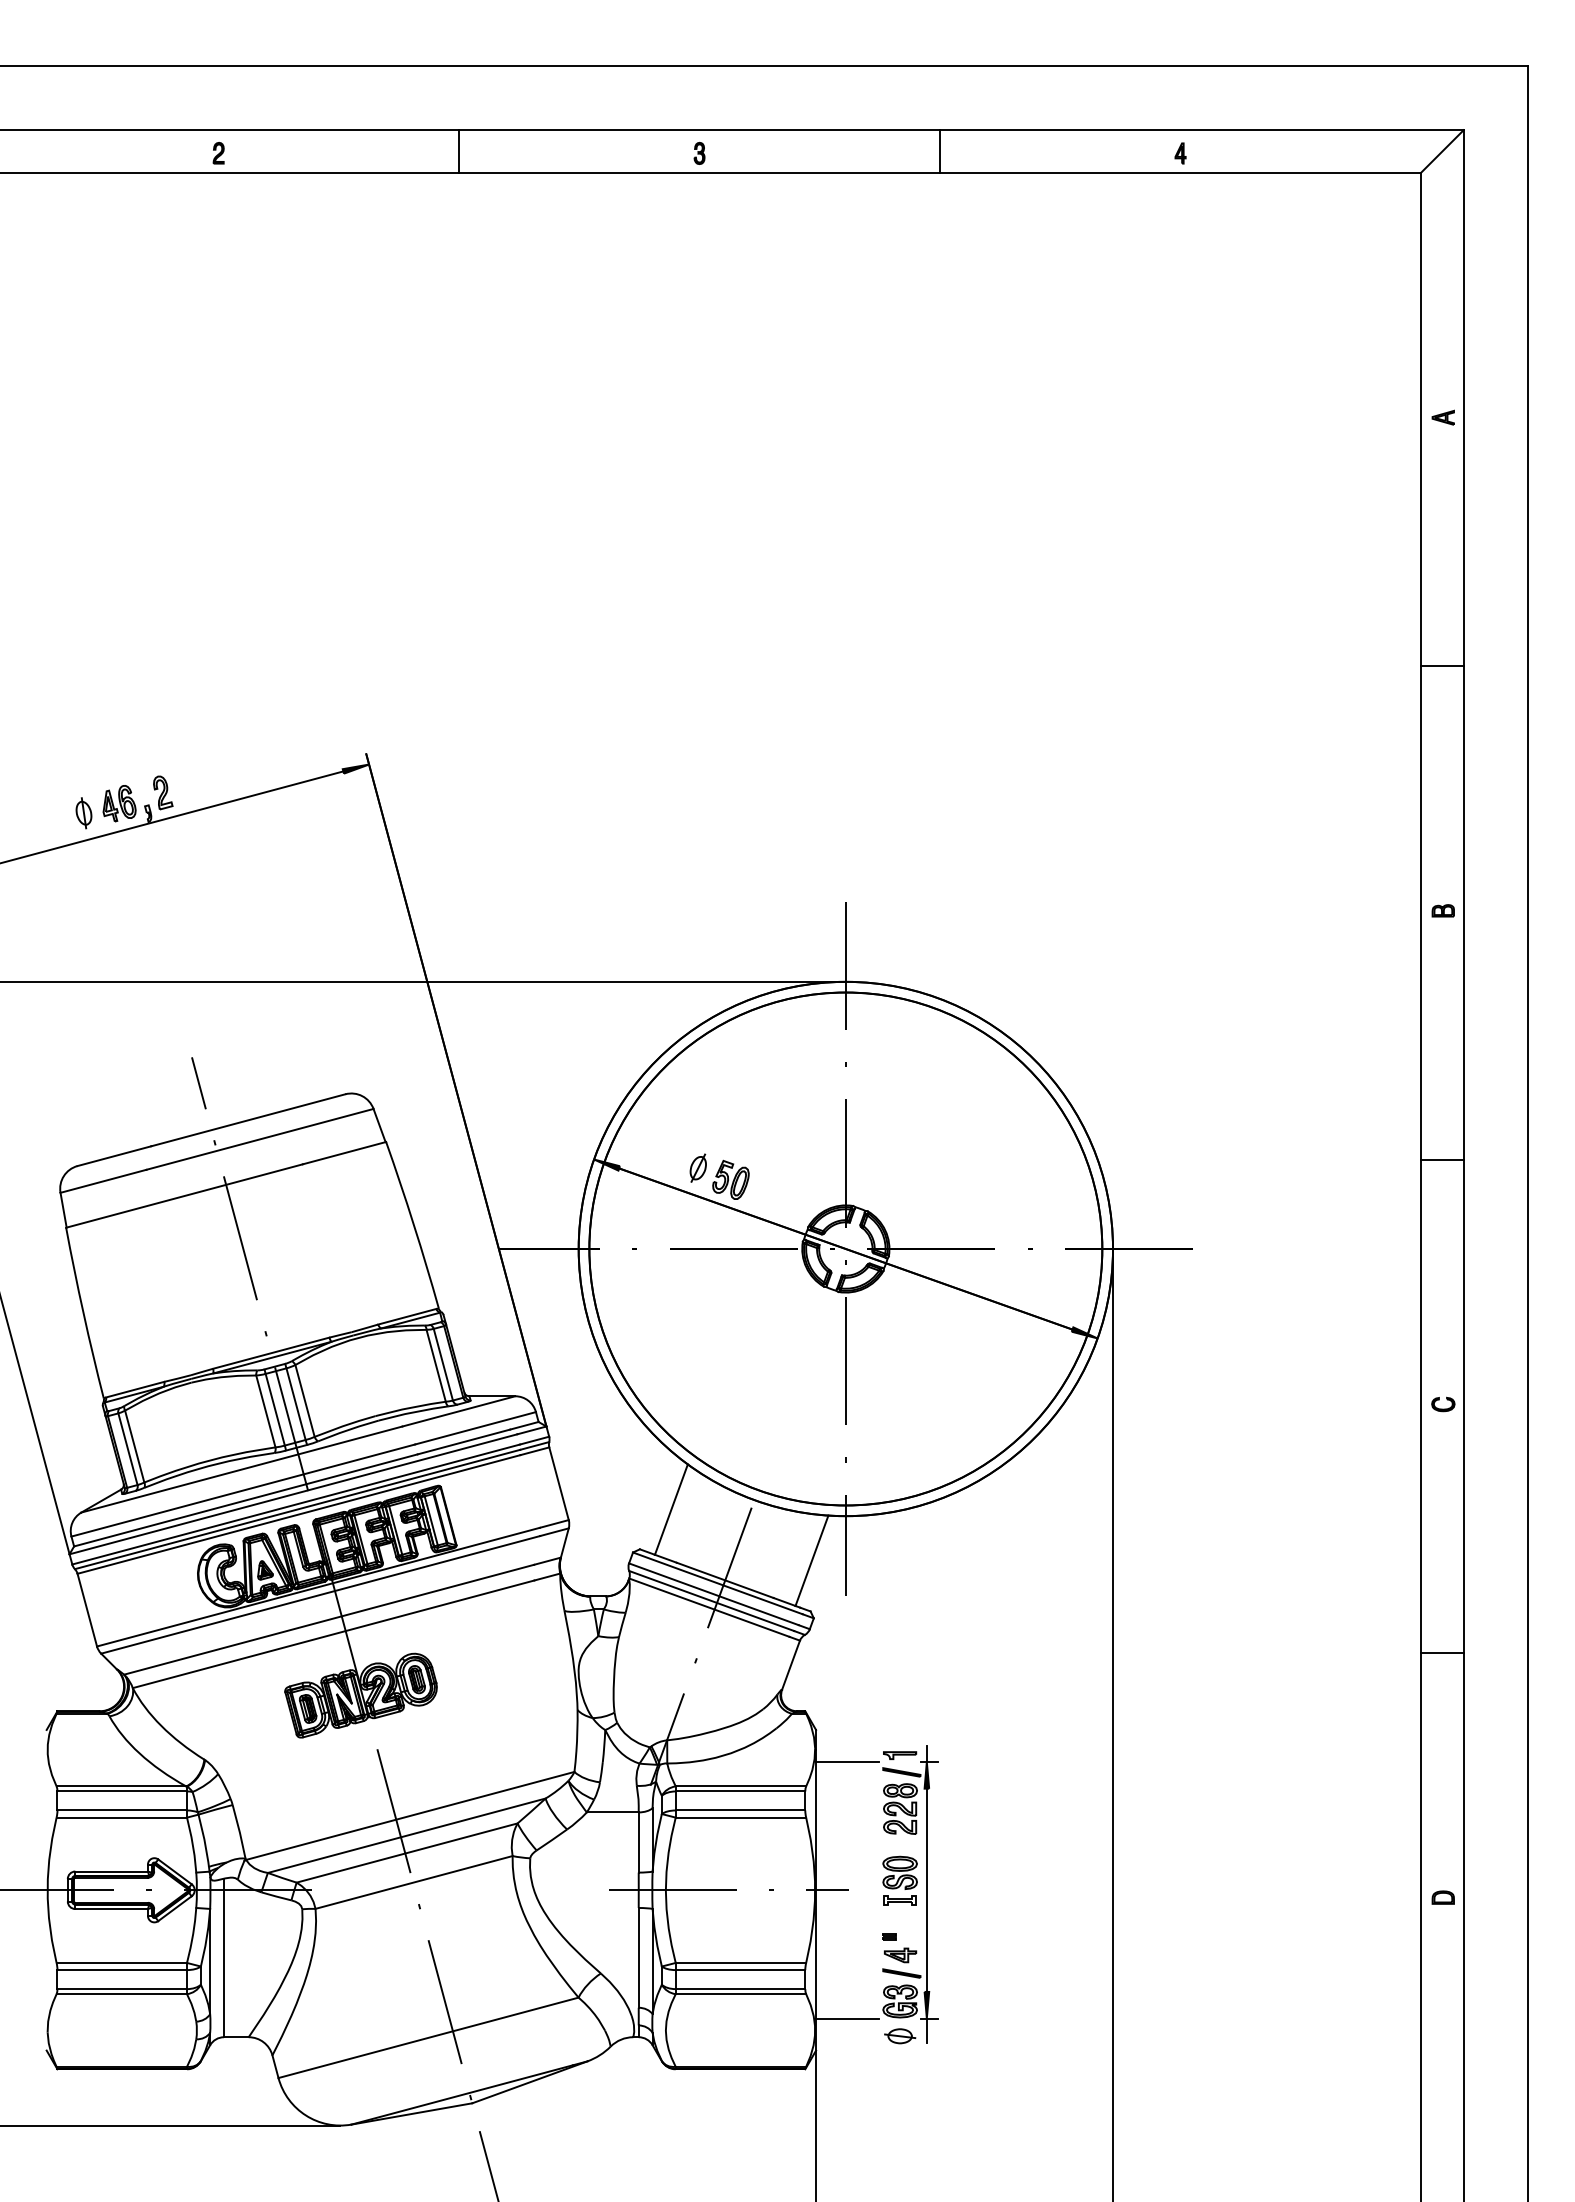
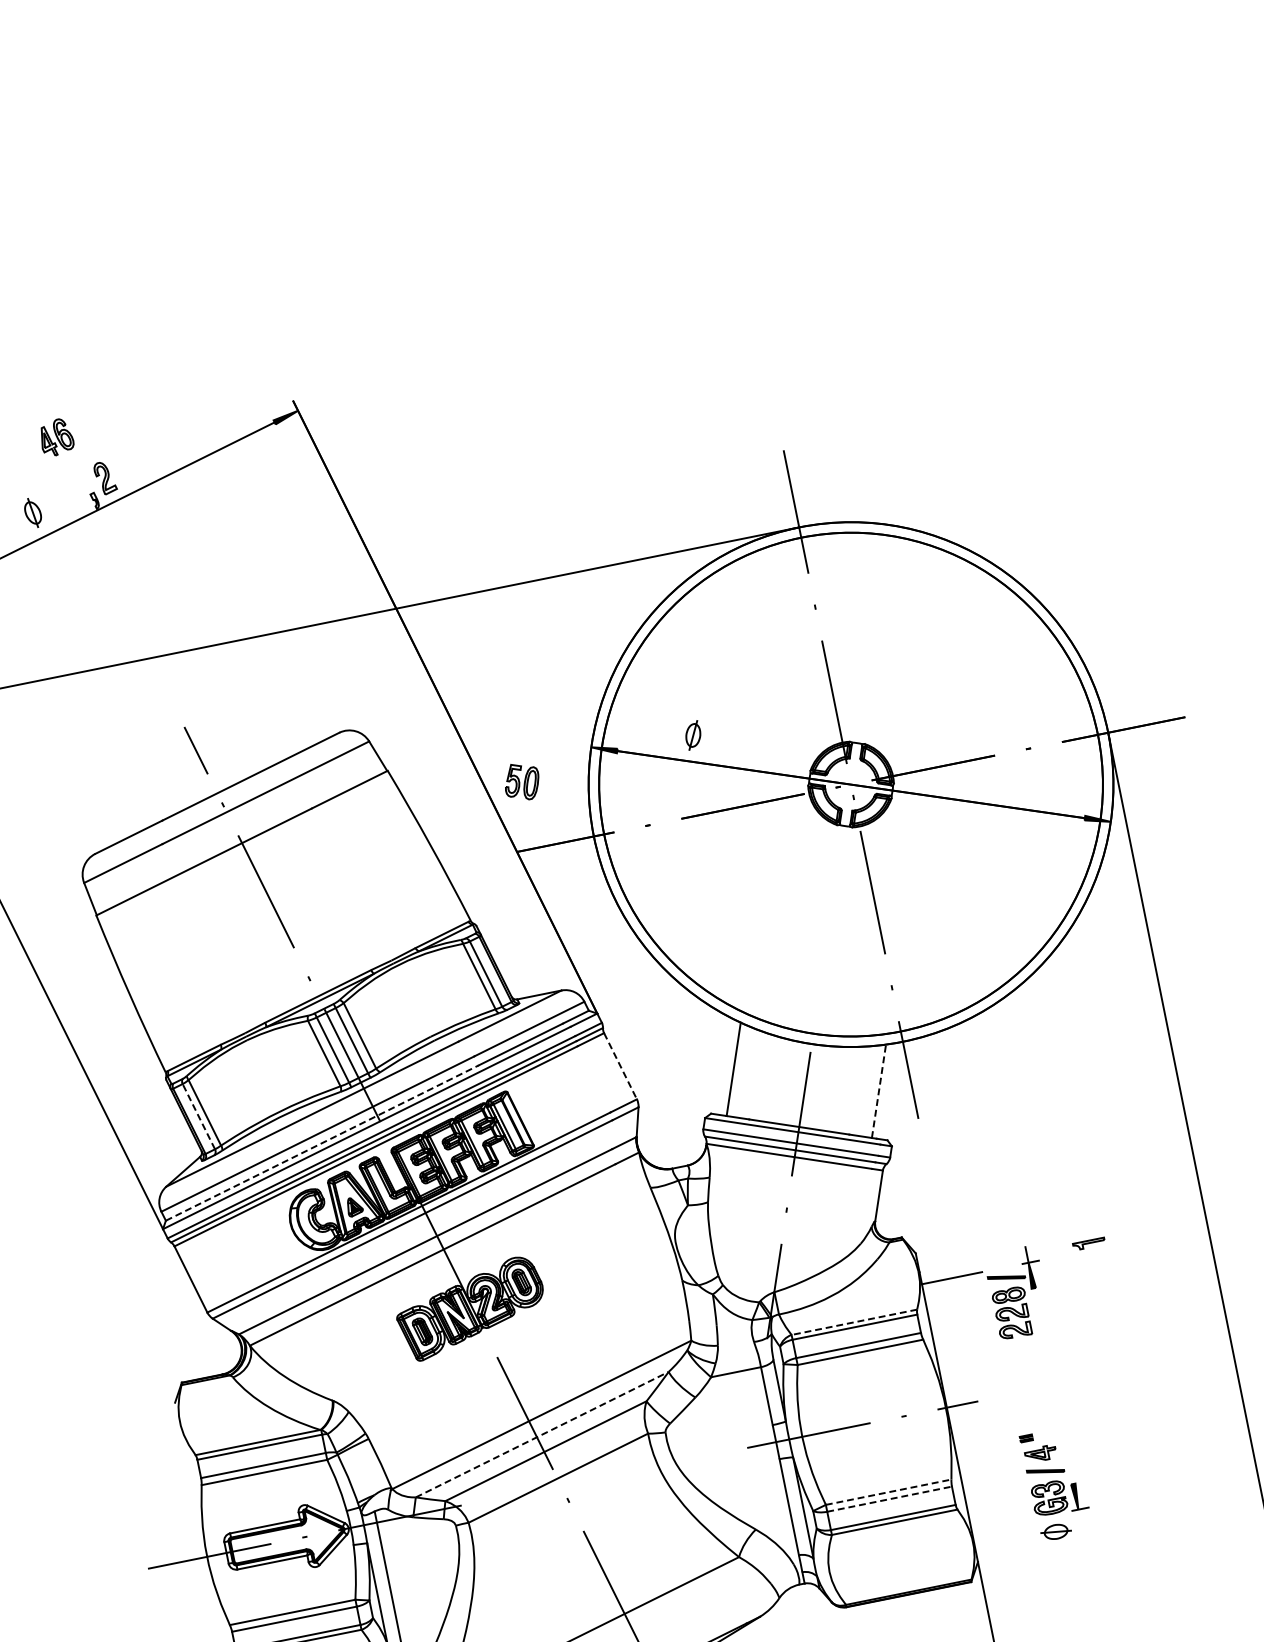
part: (119, 803) -> (56, 437), moved
part: (730, 1179) -> (521, 781), moved
line: (127, 1448) -> (198, 1116), solid -> dashed
line: (559, 1483) -> (620, 1065), solid -> dashed
line: (245, 1500) -> (321, 1143), solid -> dashed
line: (812, 1560) -> (879, 1090), solid -> dashed
part: (900, 1755) -> (1089, 1243), moved
line: (740, 1786) -> (853, 1322), solid -> dashed
line: (406, 1835) -> (541, 1434), solid -> dashed
part: (899, 1880) -> (1025, 1382), removed
line: (926, 1889) -> (1053, 1385), removed
line: (741, 1962) -> (889, 1491), solid -> dashed
line: (740, 1970) -> (889, 1499), solid -> dashed
line: (847, 2018) -> (1001, 1525), removed
line: (926, 2030) -> (1080, 1521), removed

